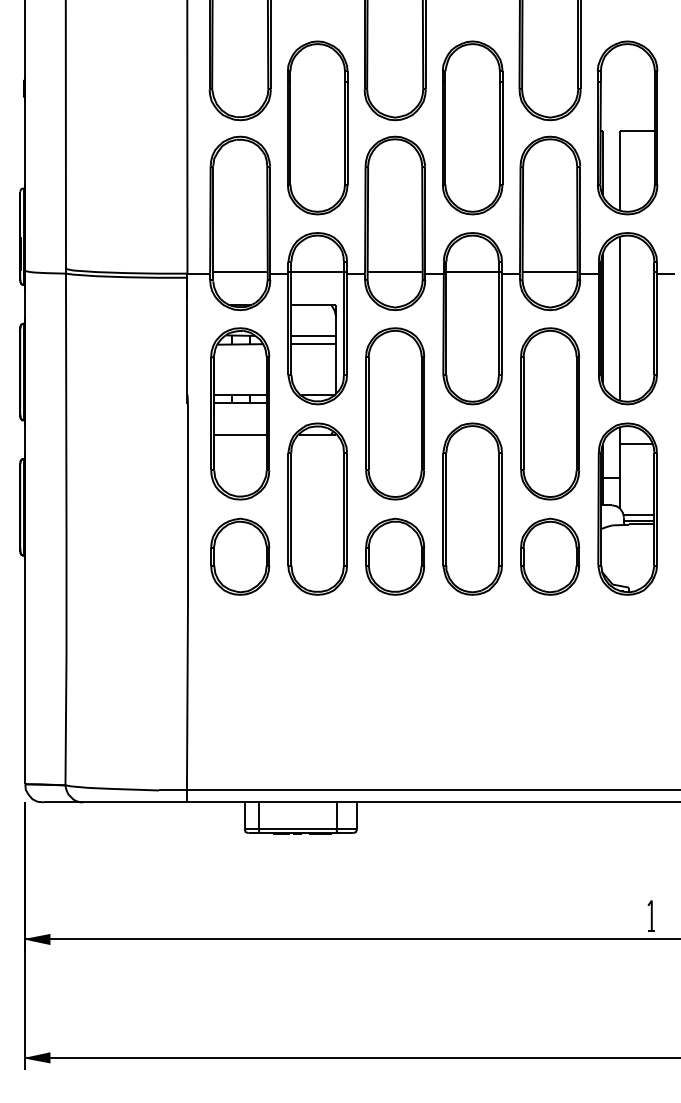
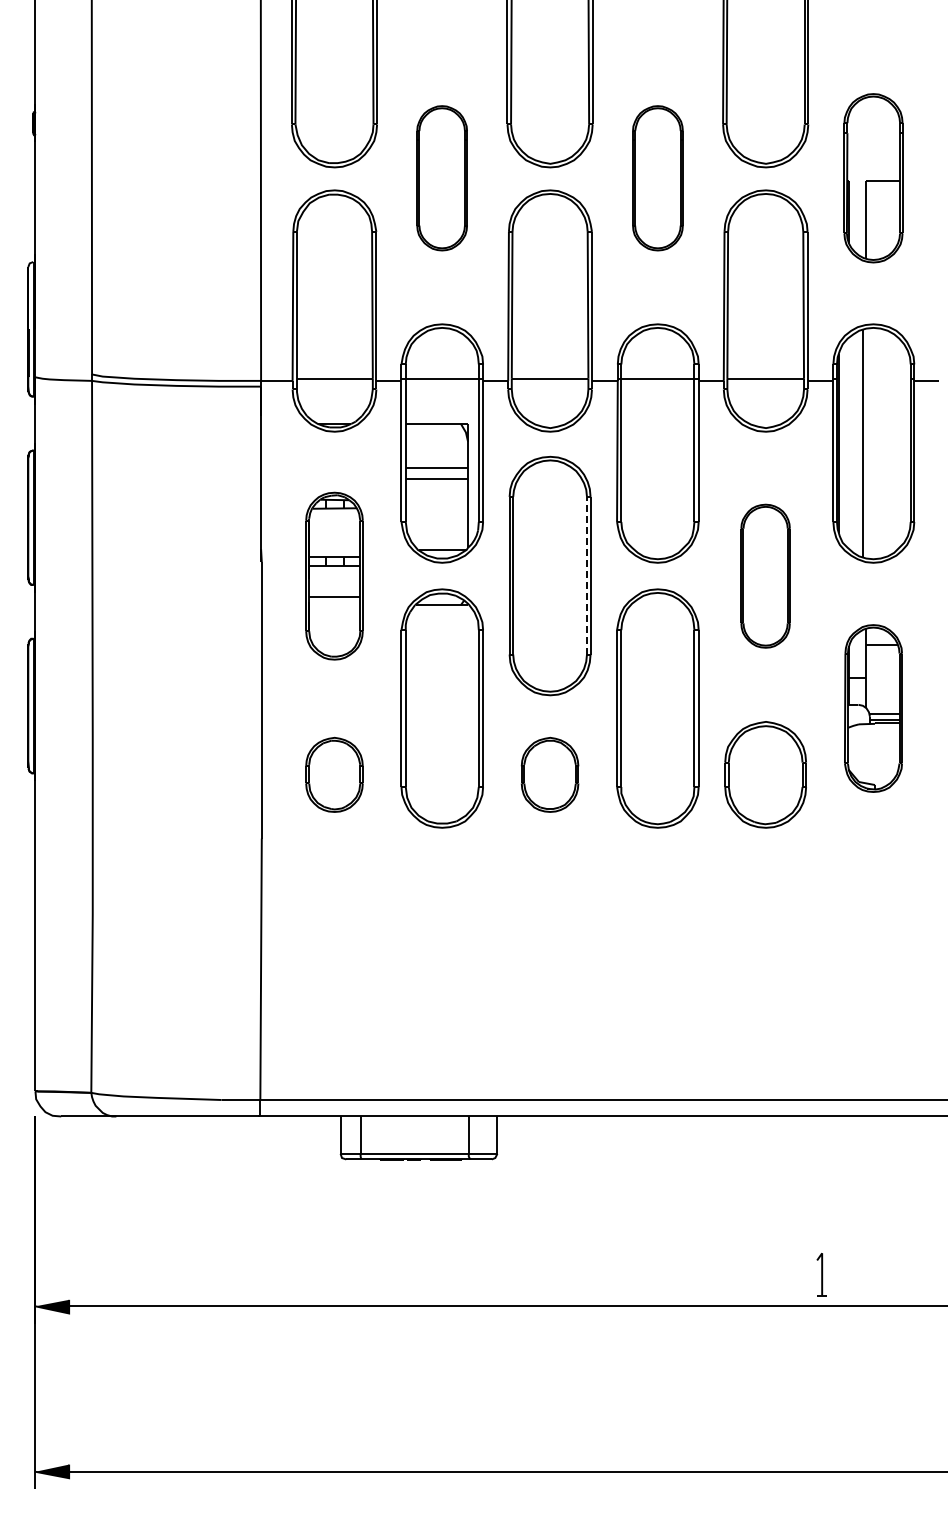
part: (317, 128) -> (441, 178), size x0.6
part: (472, 128) -> (657, 178), size x0.6
part: (627, 128) -> (873, 178), size x0.7
line: (421, 413) -> (586, 575), solid -> dashed
part: (240, 414) -> (334, 576), size x0.7
part: (550, 414) -> (765, 576), size x0.6
part: (627, 509) -> (873, 708), size x0.7
part: (240, 556) -> (334, 774), size x0.7
part: (394, 556) -> (549, 774), size x0.7
part: (651, 915) -> (821, 1274), moved

